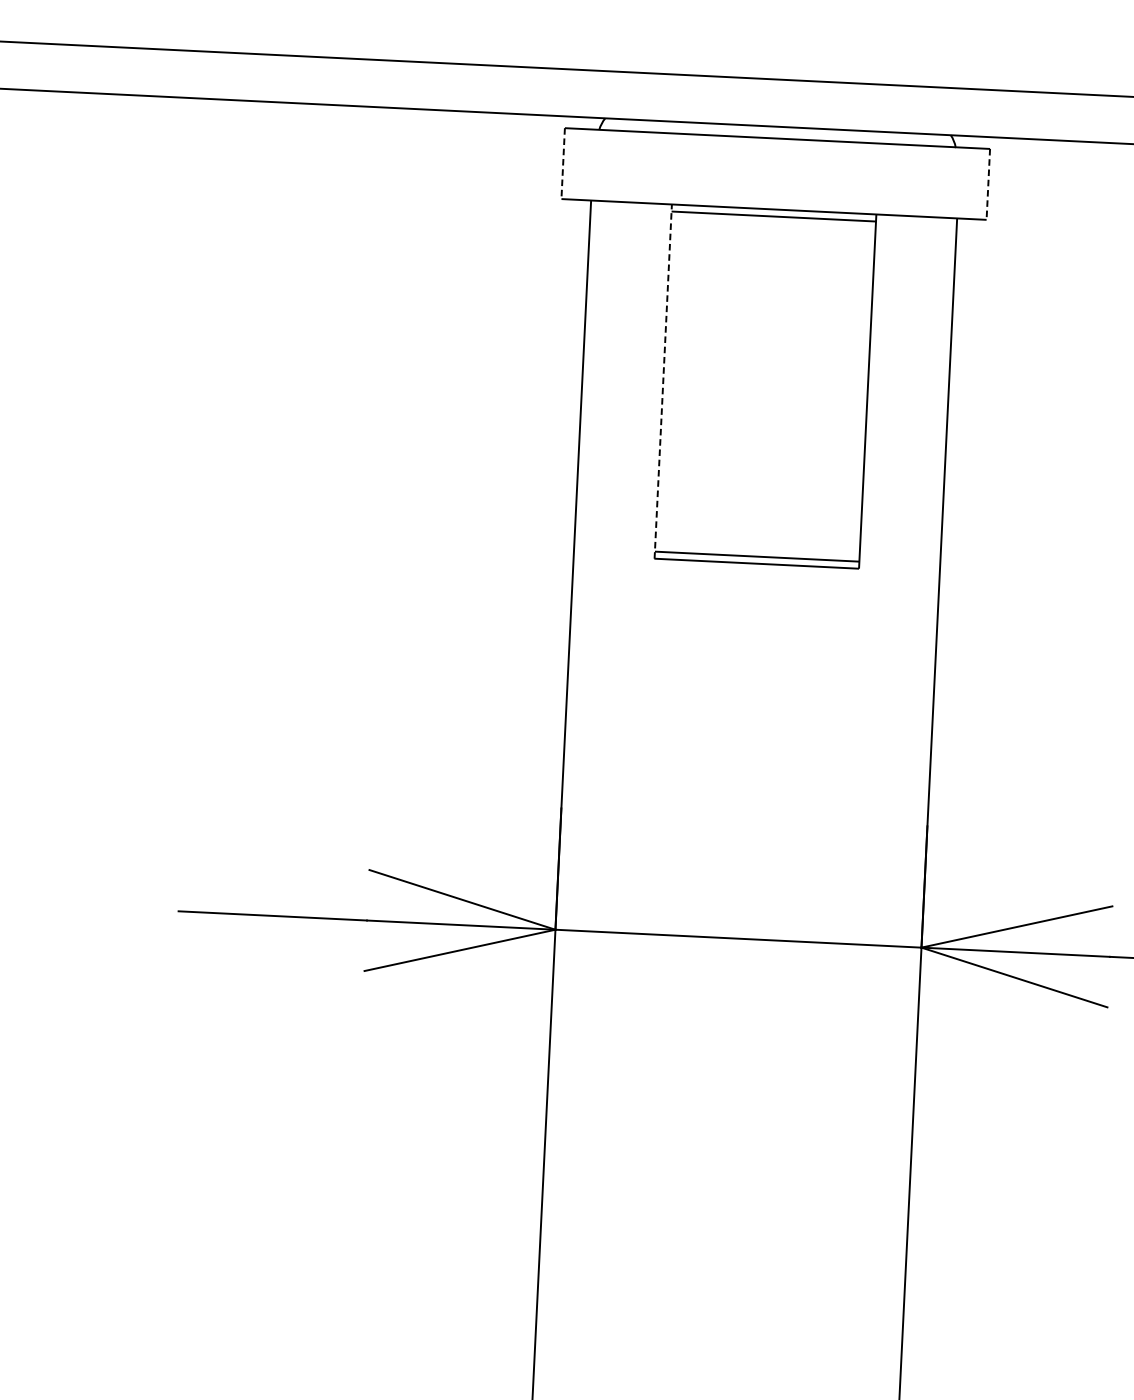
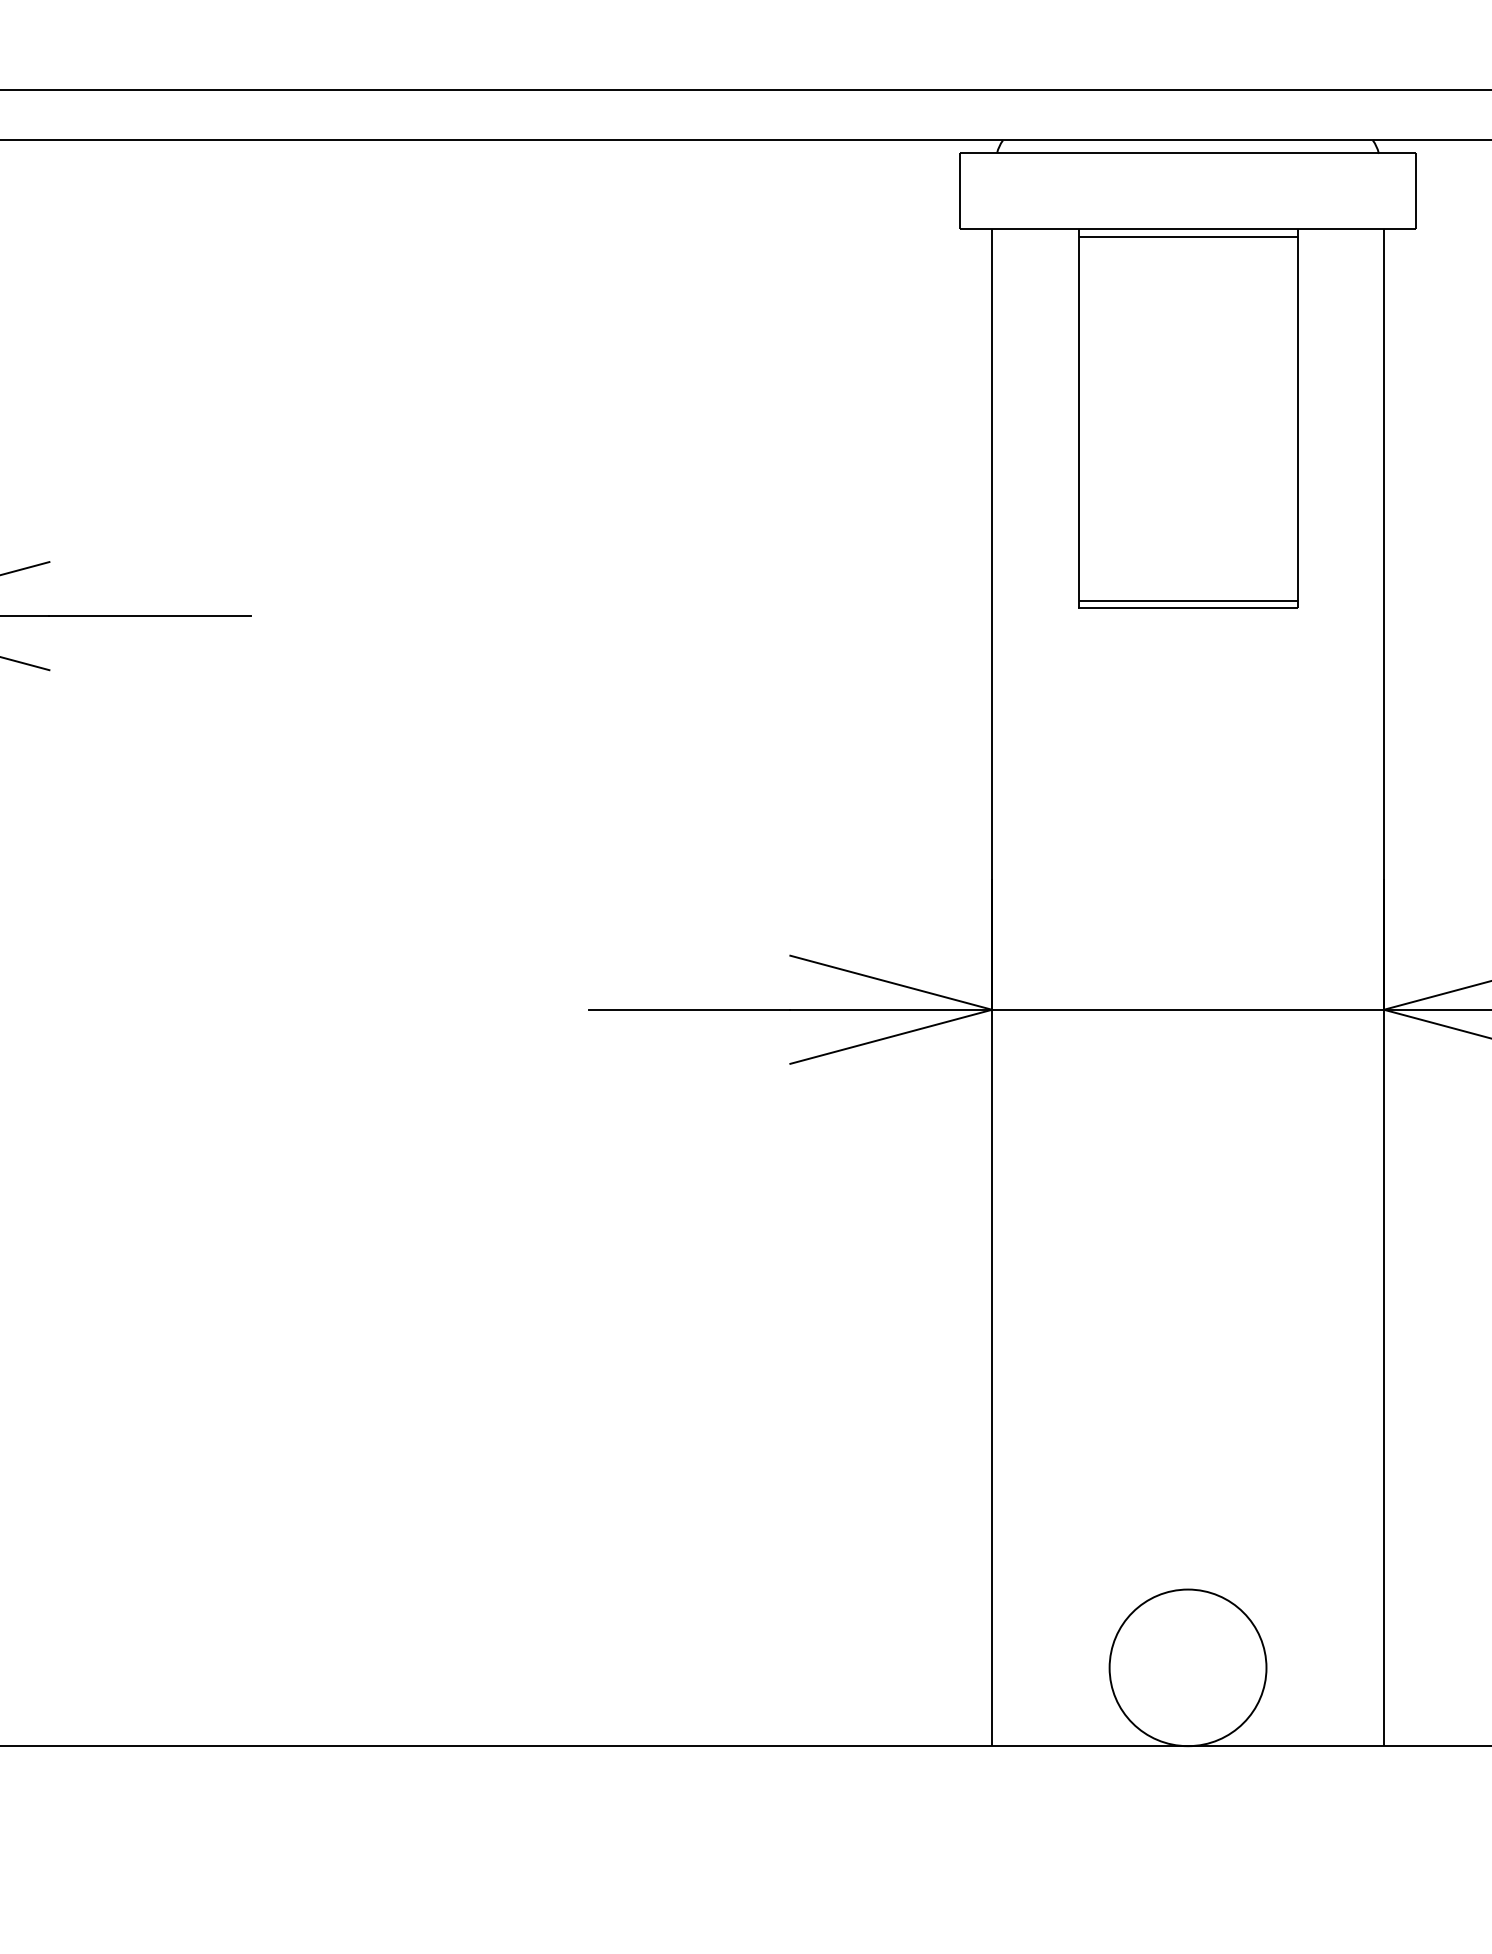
line: (563, 164) -> (960, 191), dashed -> solid
line: (988, 184) -> (1415, 191), dashed -> solid
line: (663, 381) -> (1078, 418), dashed -> solid

